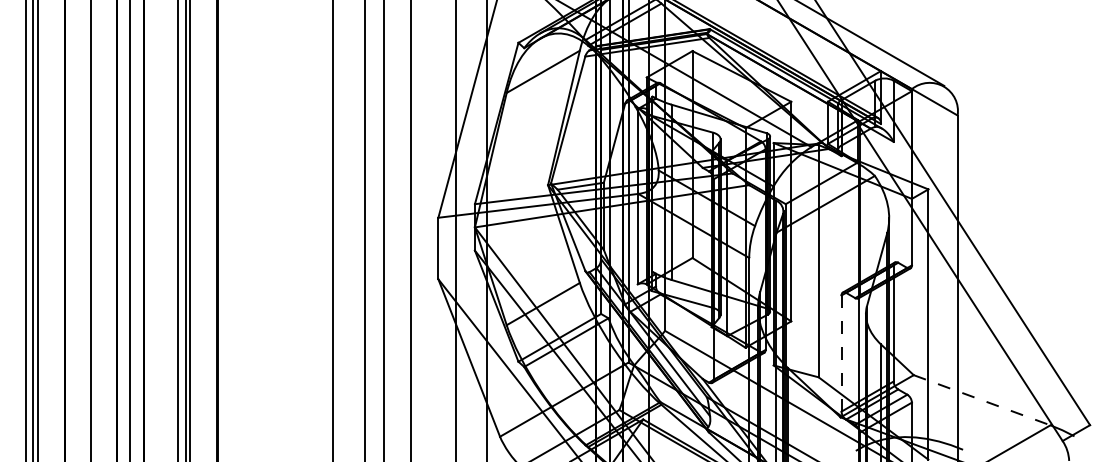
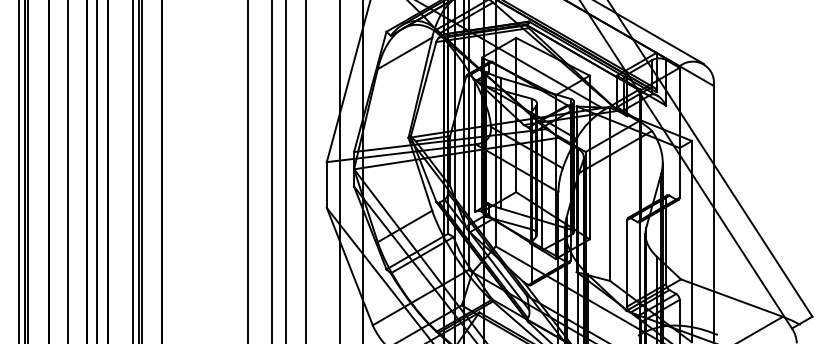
line: (841, 354) -> (627, 264), dashed -> solid
line: (982, 400) -> (732, 298), dashed -> solid

